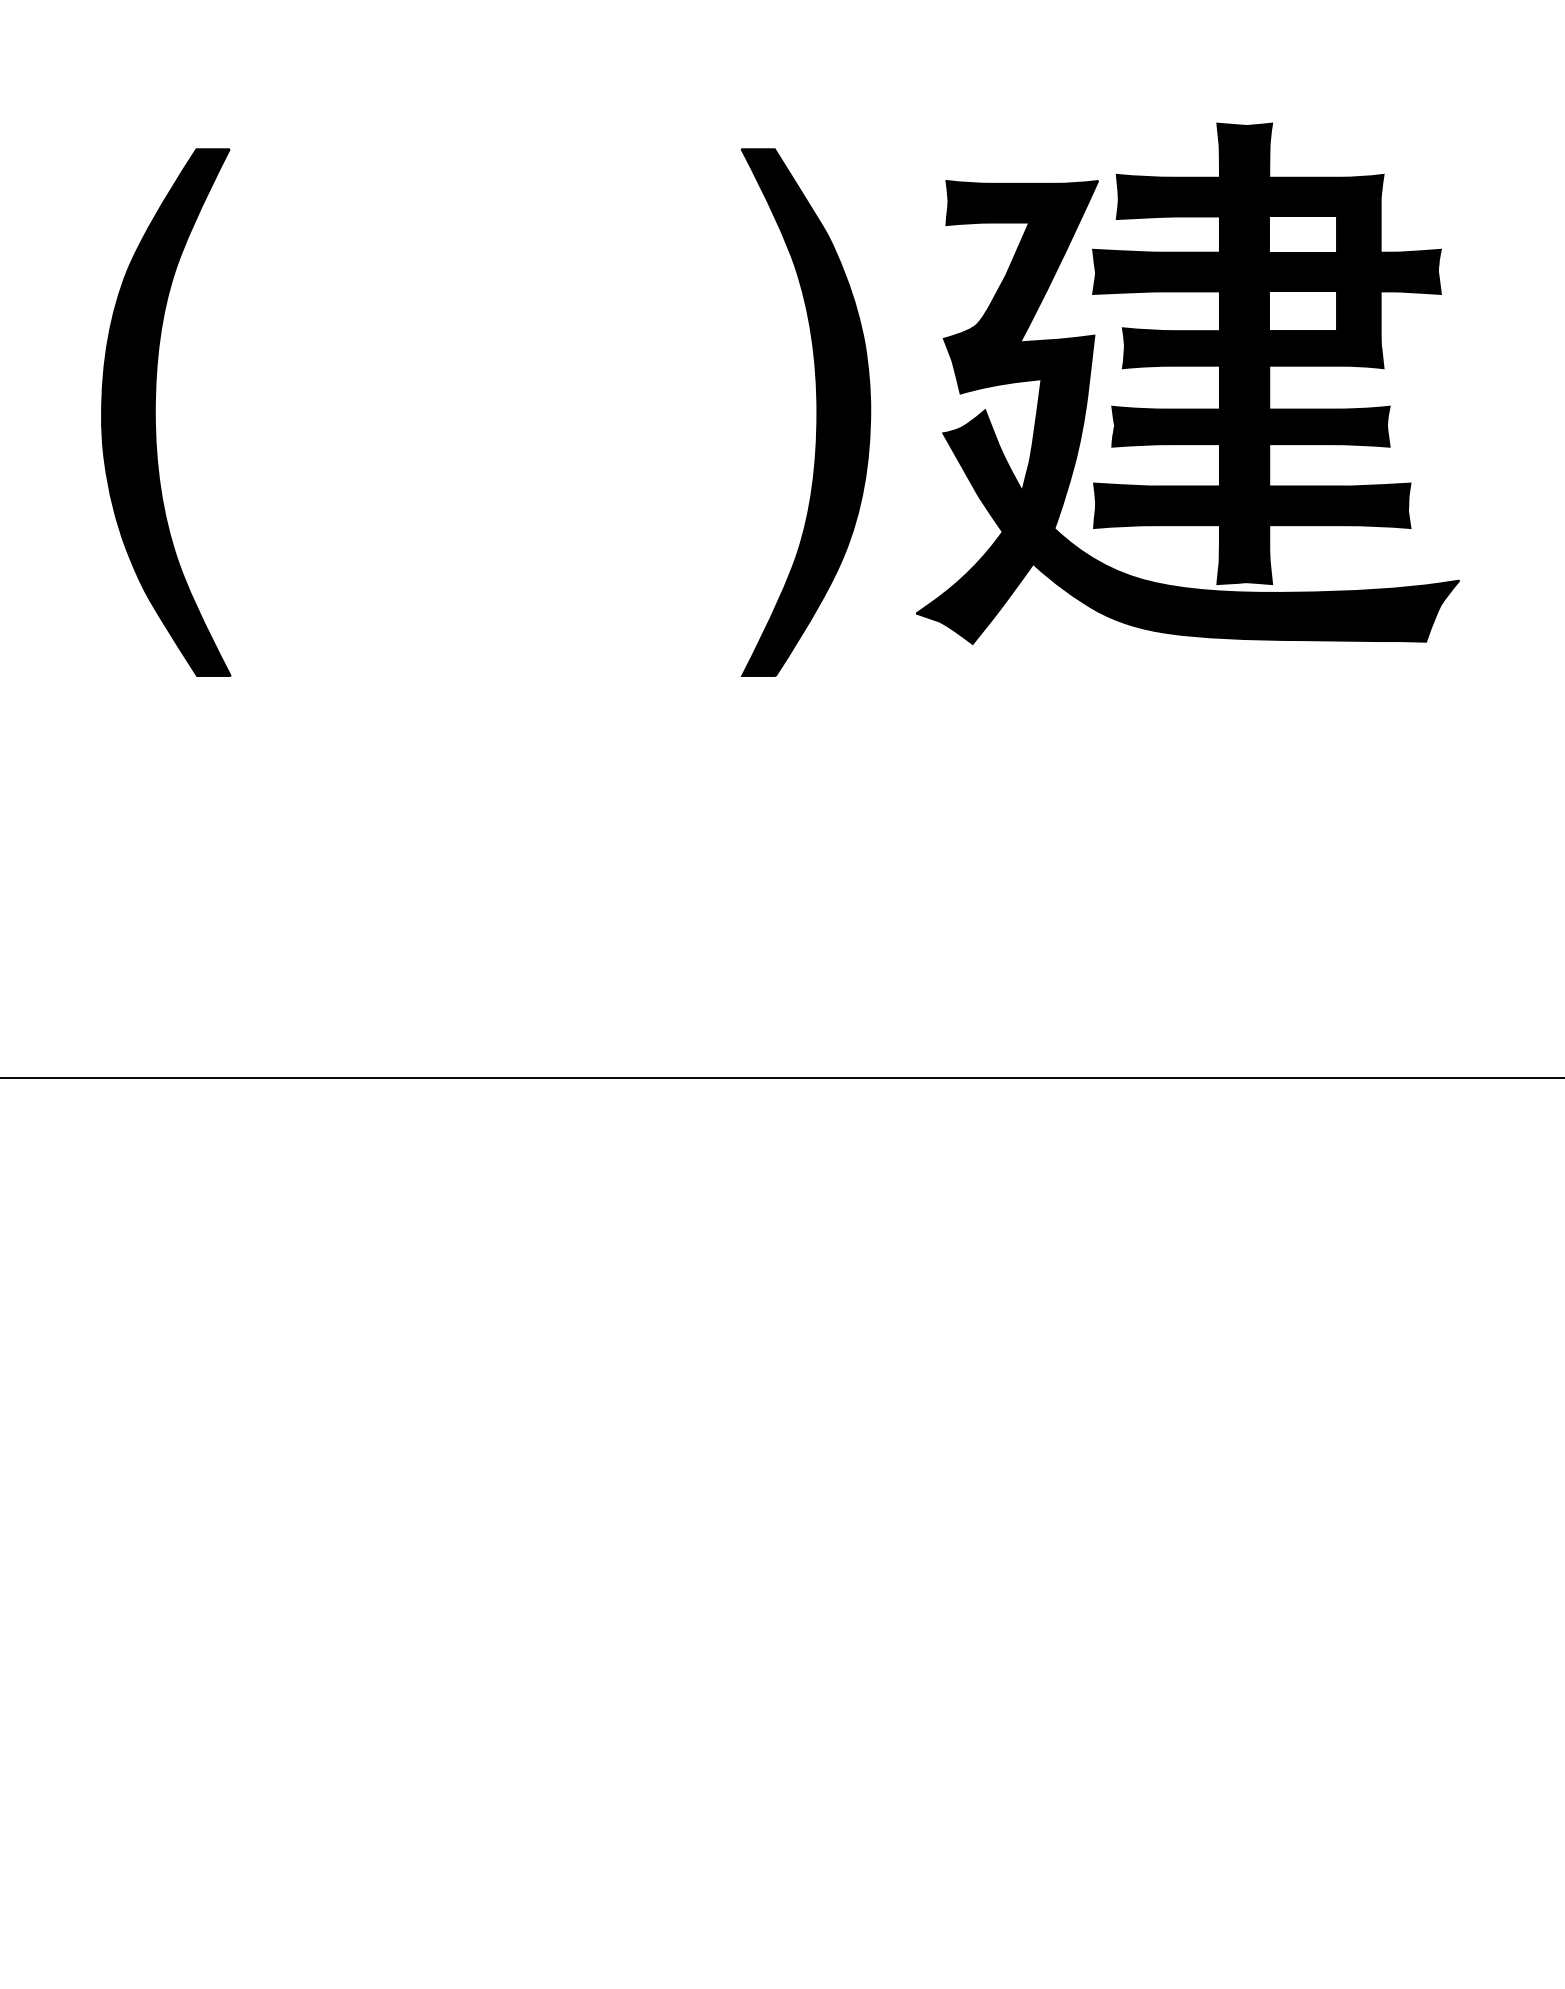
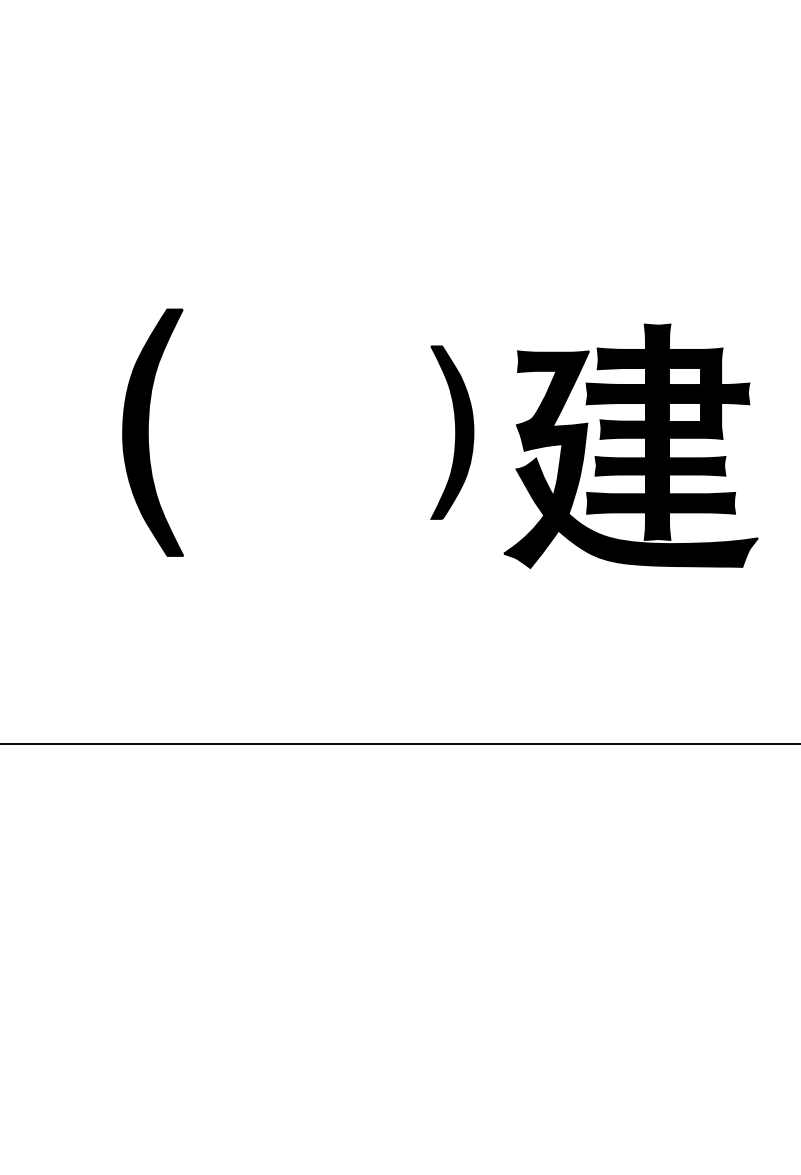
part: (1186, 367) -> (630, 438), moved
part: (806, 412) -> (452, 432), size x0.7

